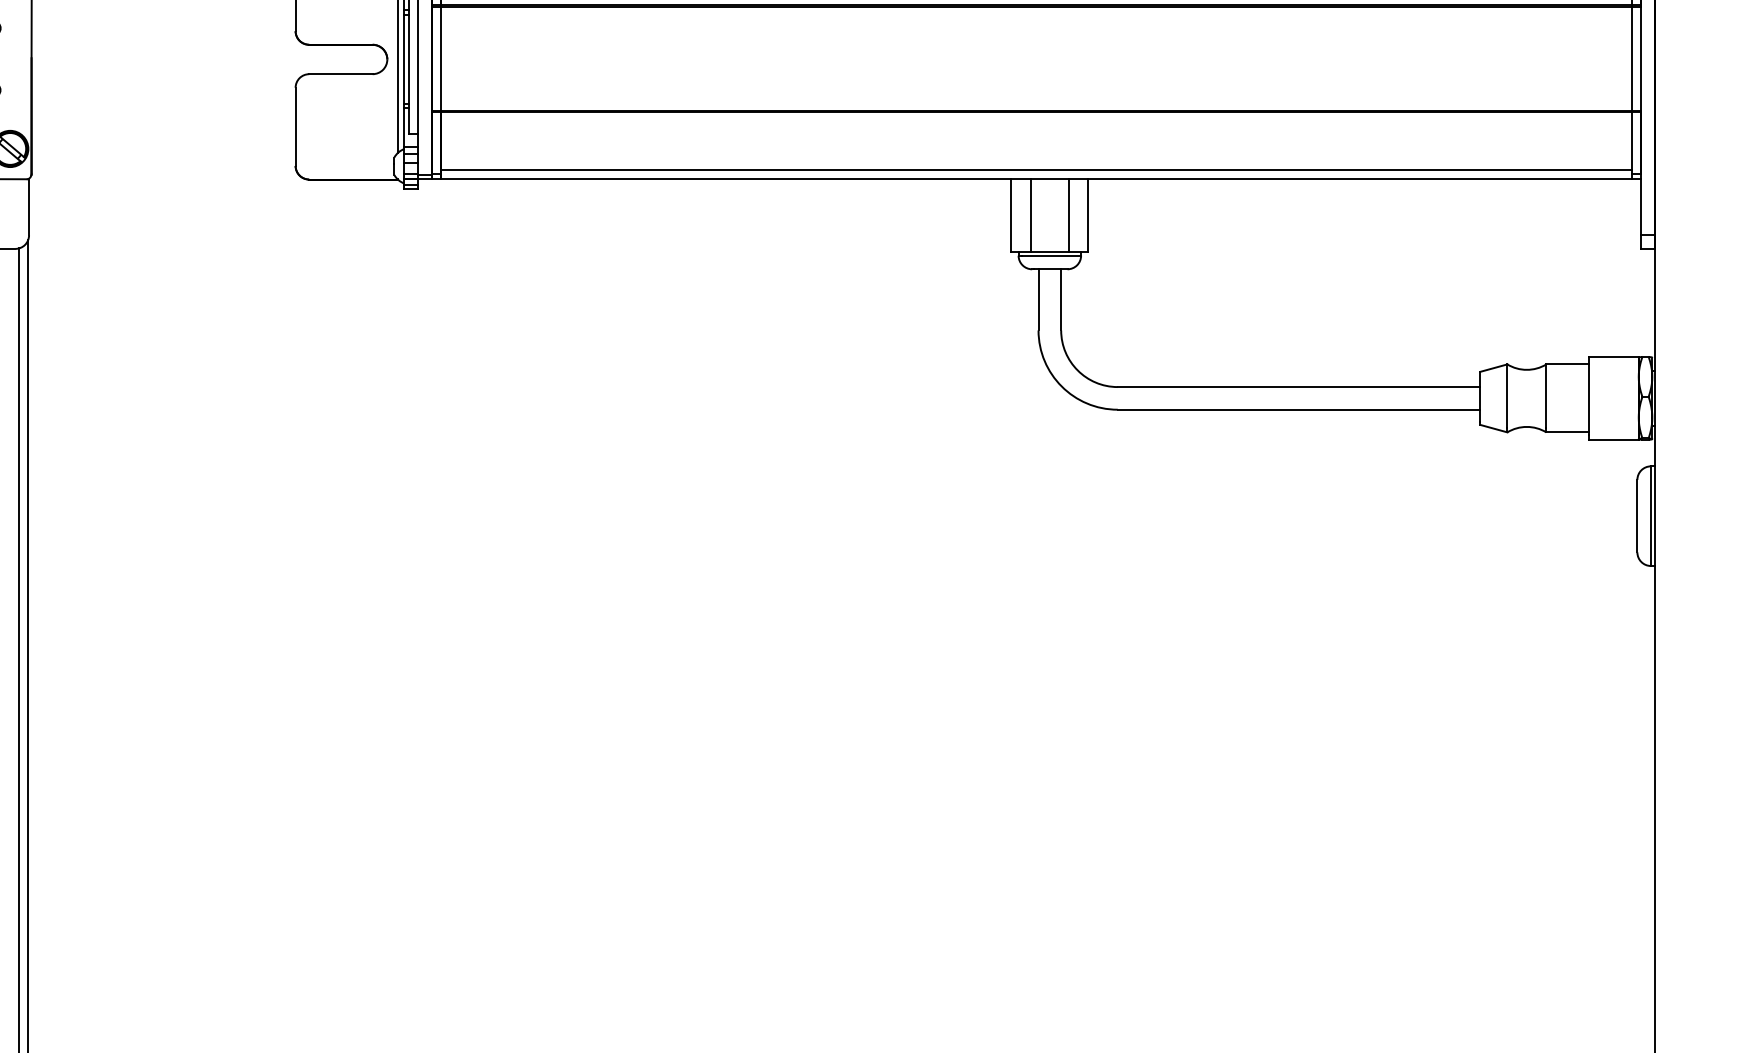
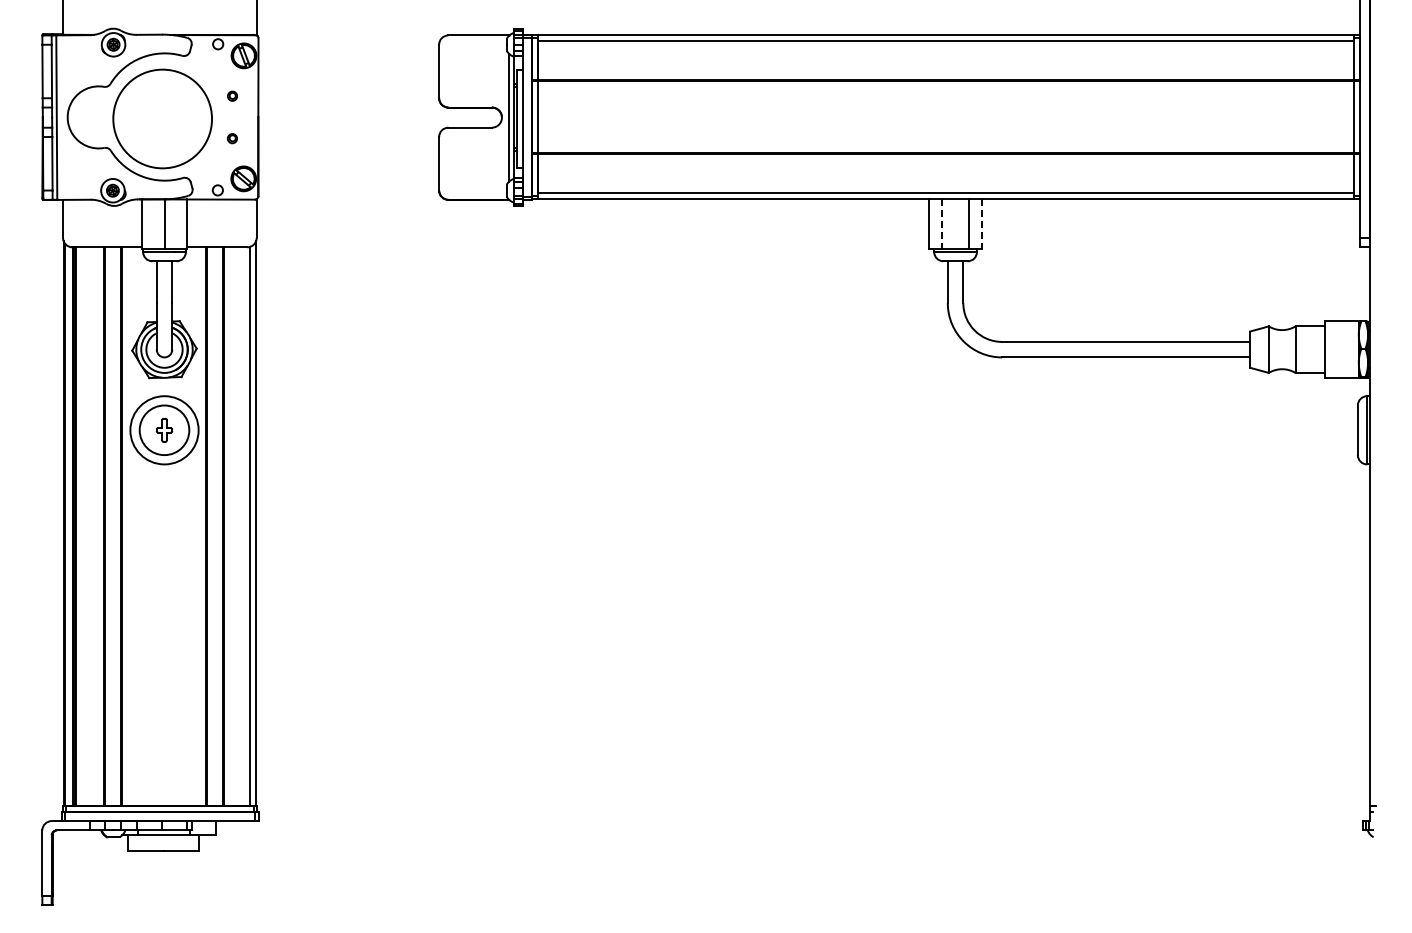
line: (1030, 215) -> (942, 224), solid -> dashed
line: (1087, 215) -> (981, 224), solid -> dashed

